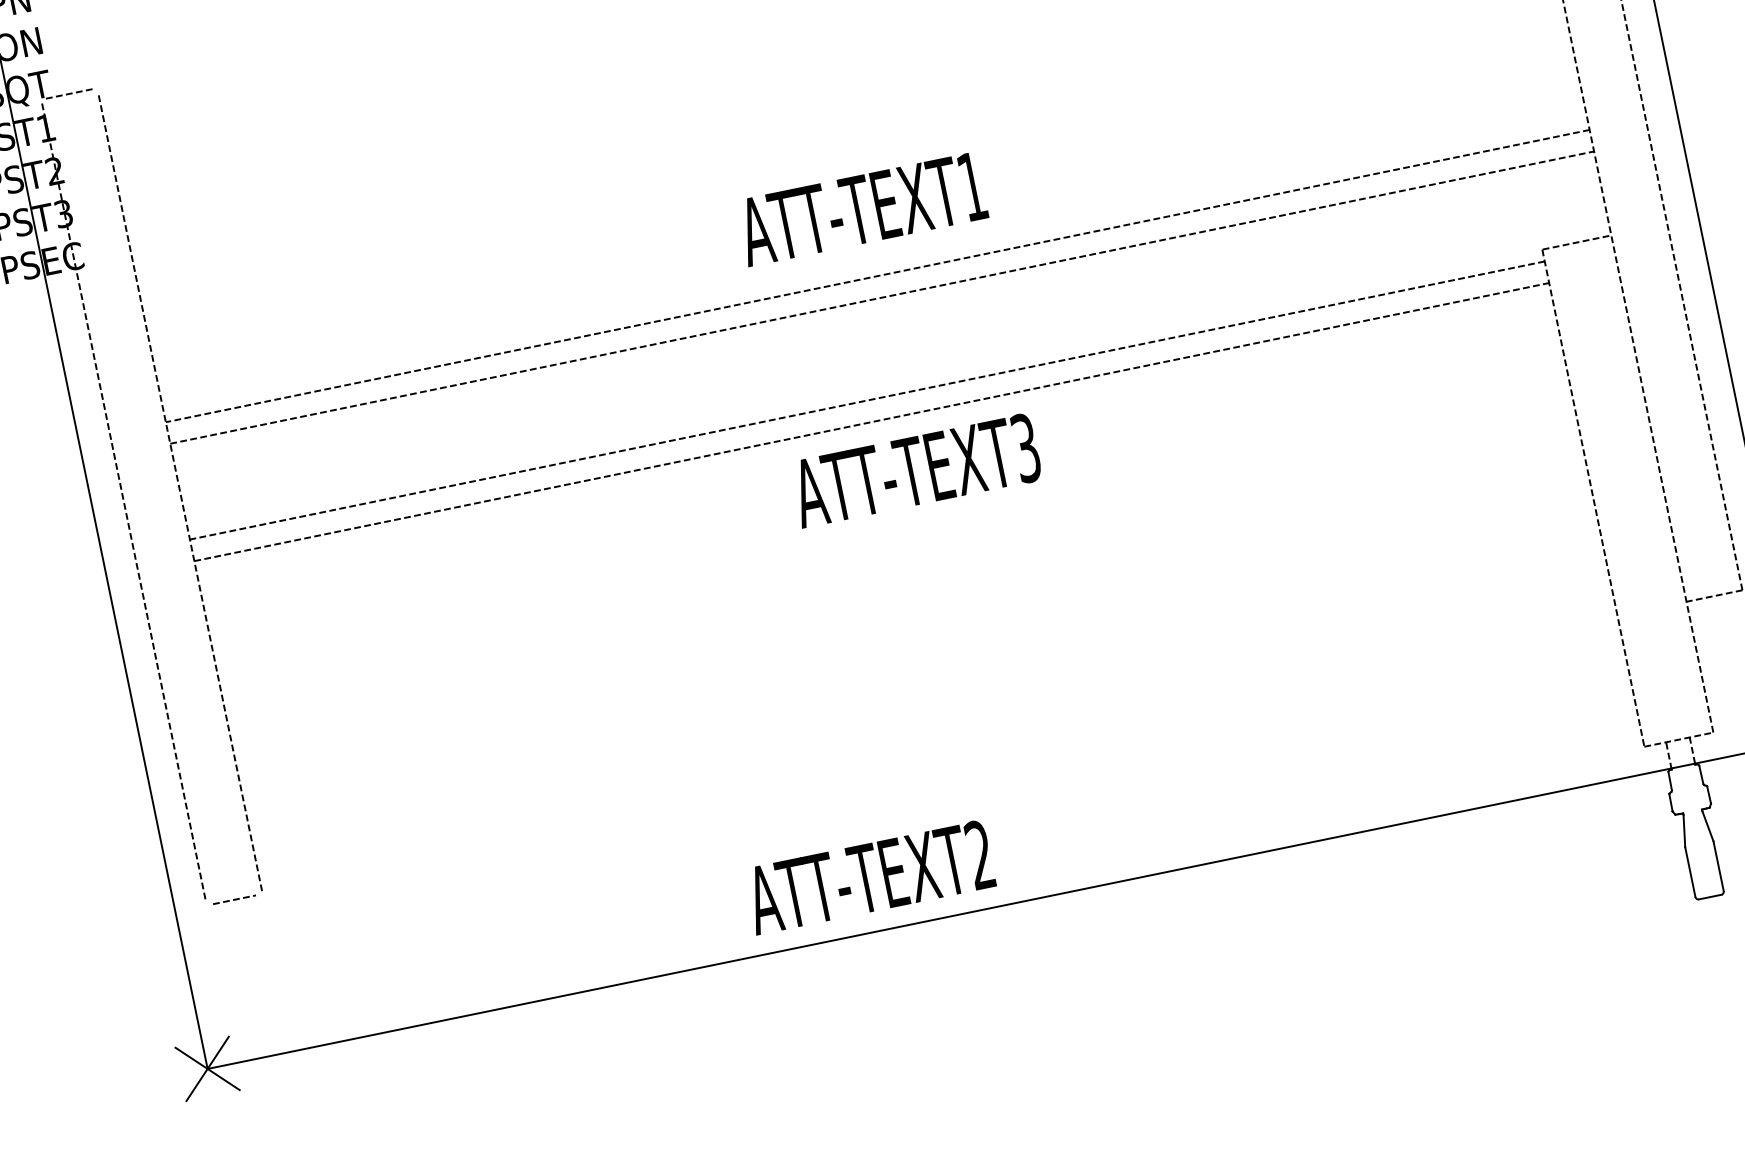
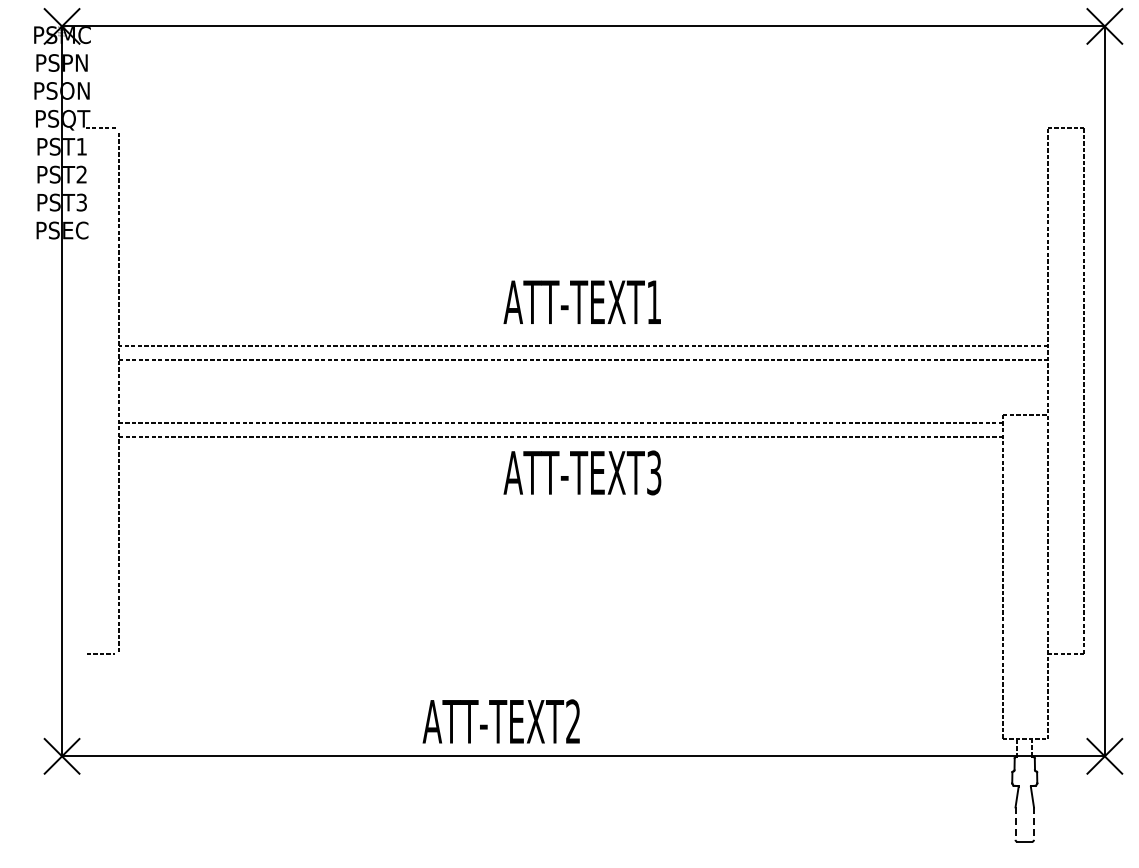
line: (124, 503) -> (82, 391), removed
line: (1718, 867) -> (1033, 824), solid -> dashed
line: (1690, 873) -> (1015, 824), solid -> dashed

